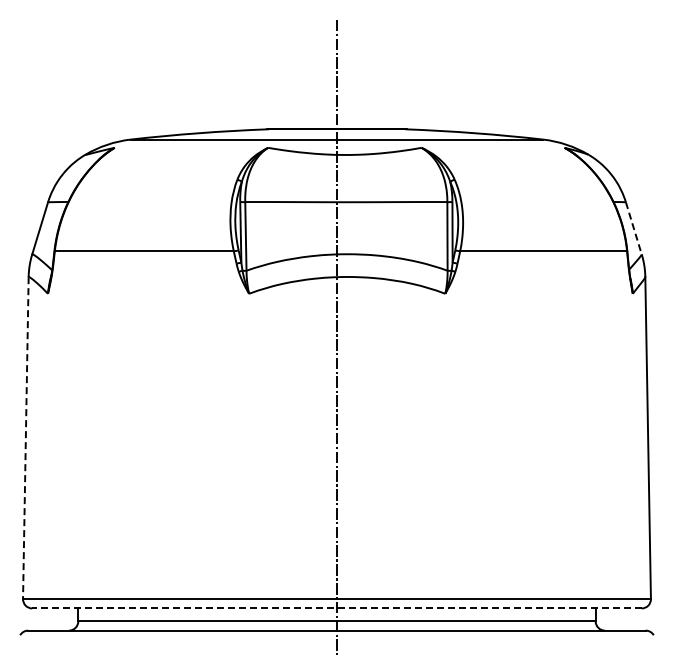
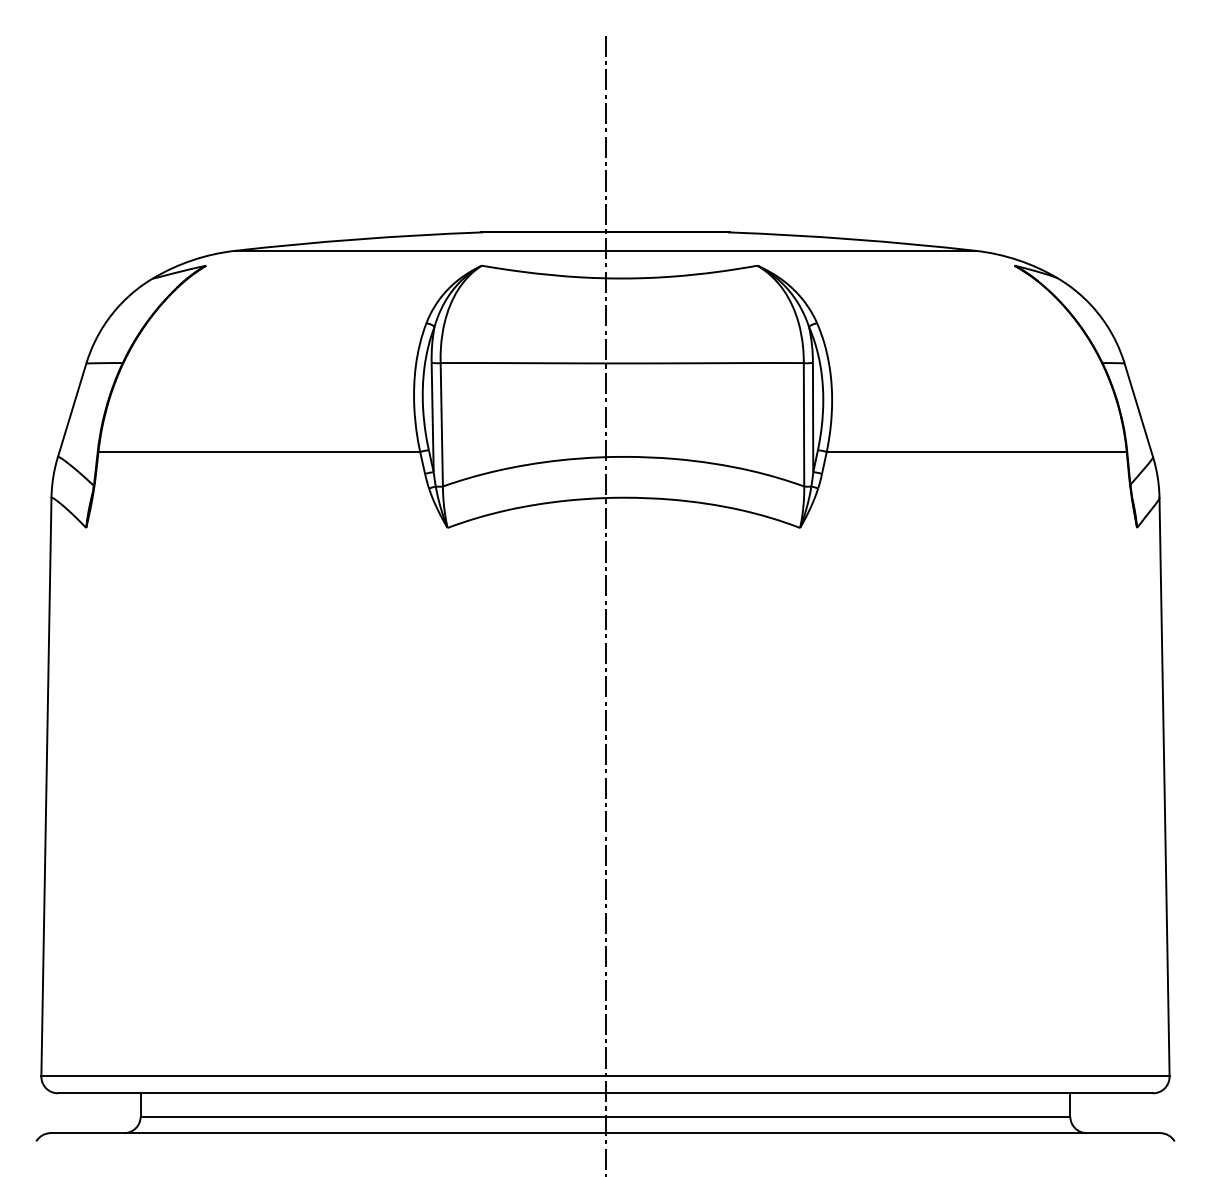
line: (633, 228) -> (1138, 410), dashed -> solid
line: (25, 438) -> (45, 787), dashed -> solid
line: (336, 608) -> (604, 1093), dashed -> solid

